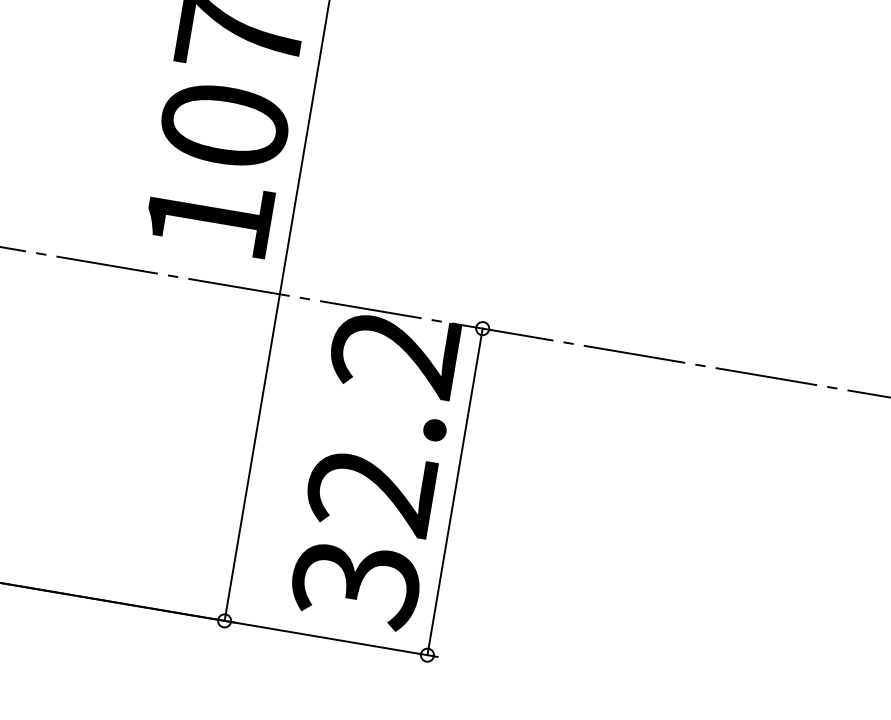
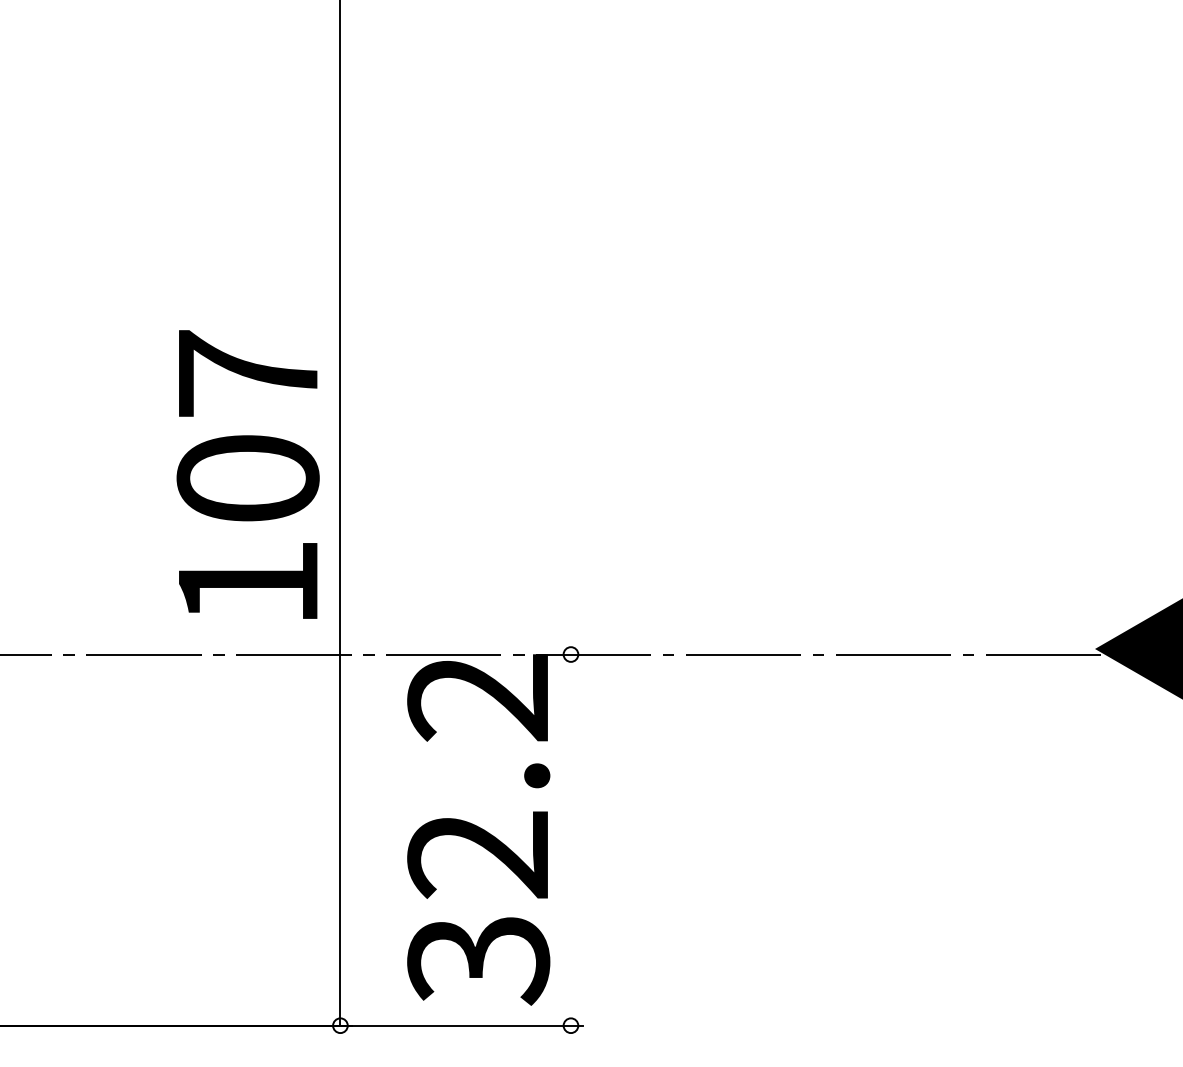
line: (454, 491) -> (570, 839), removed

